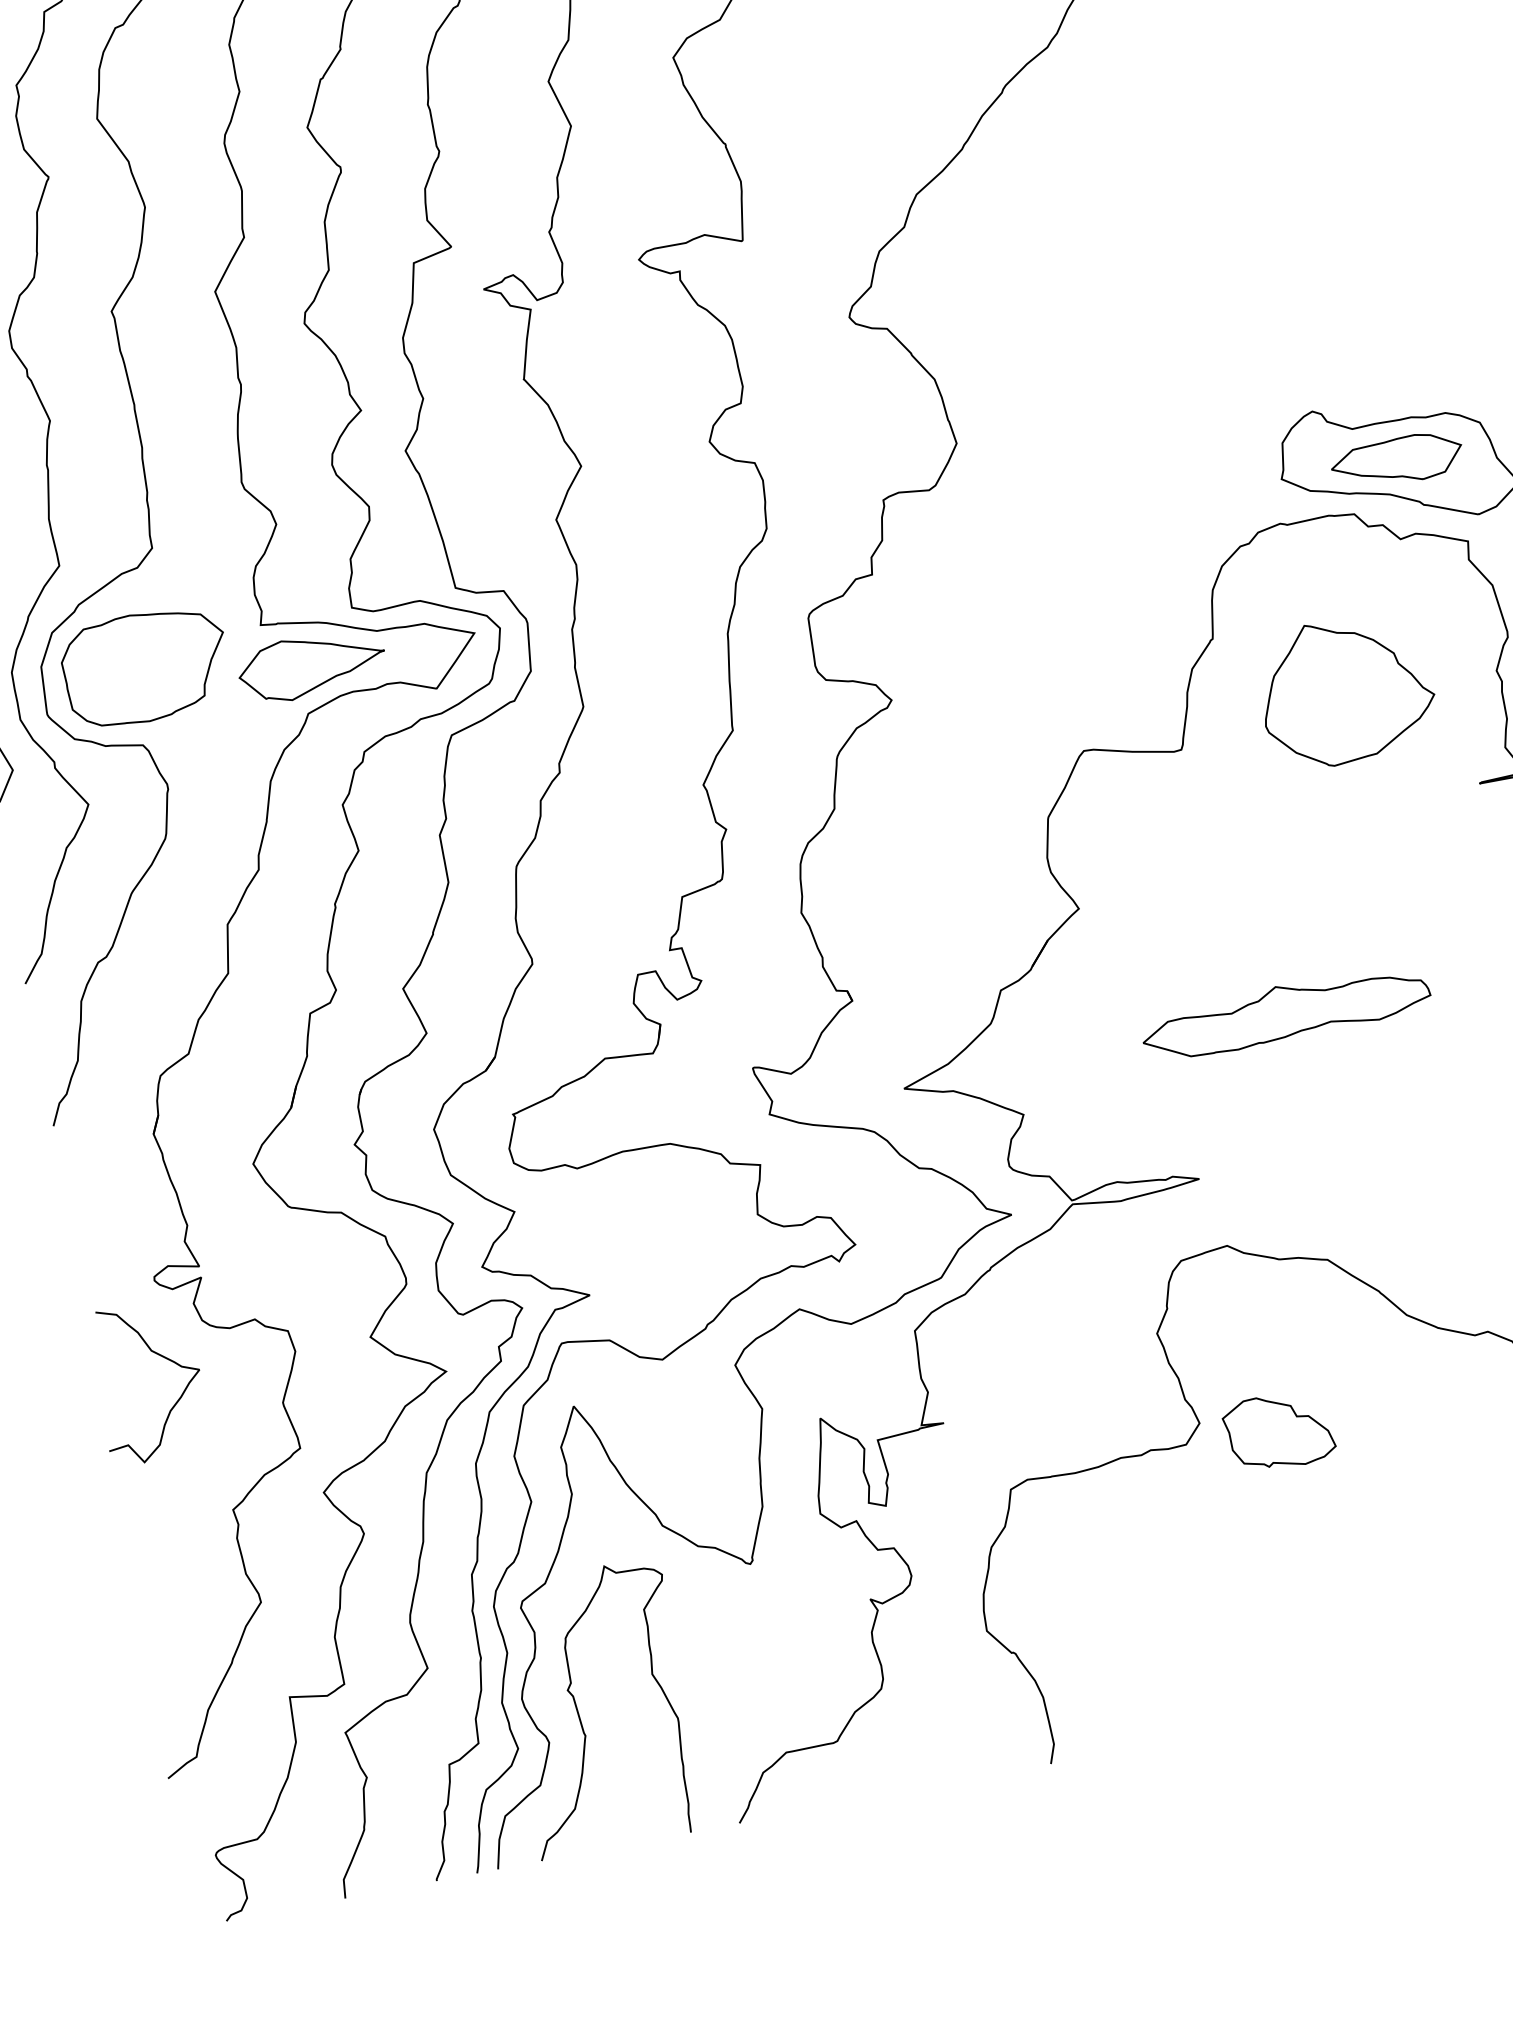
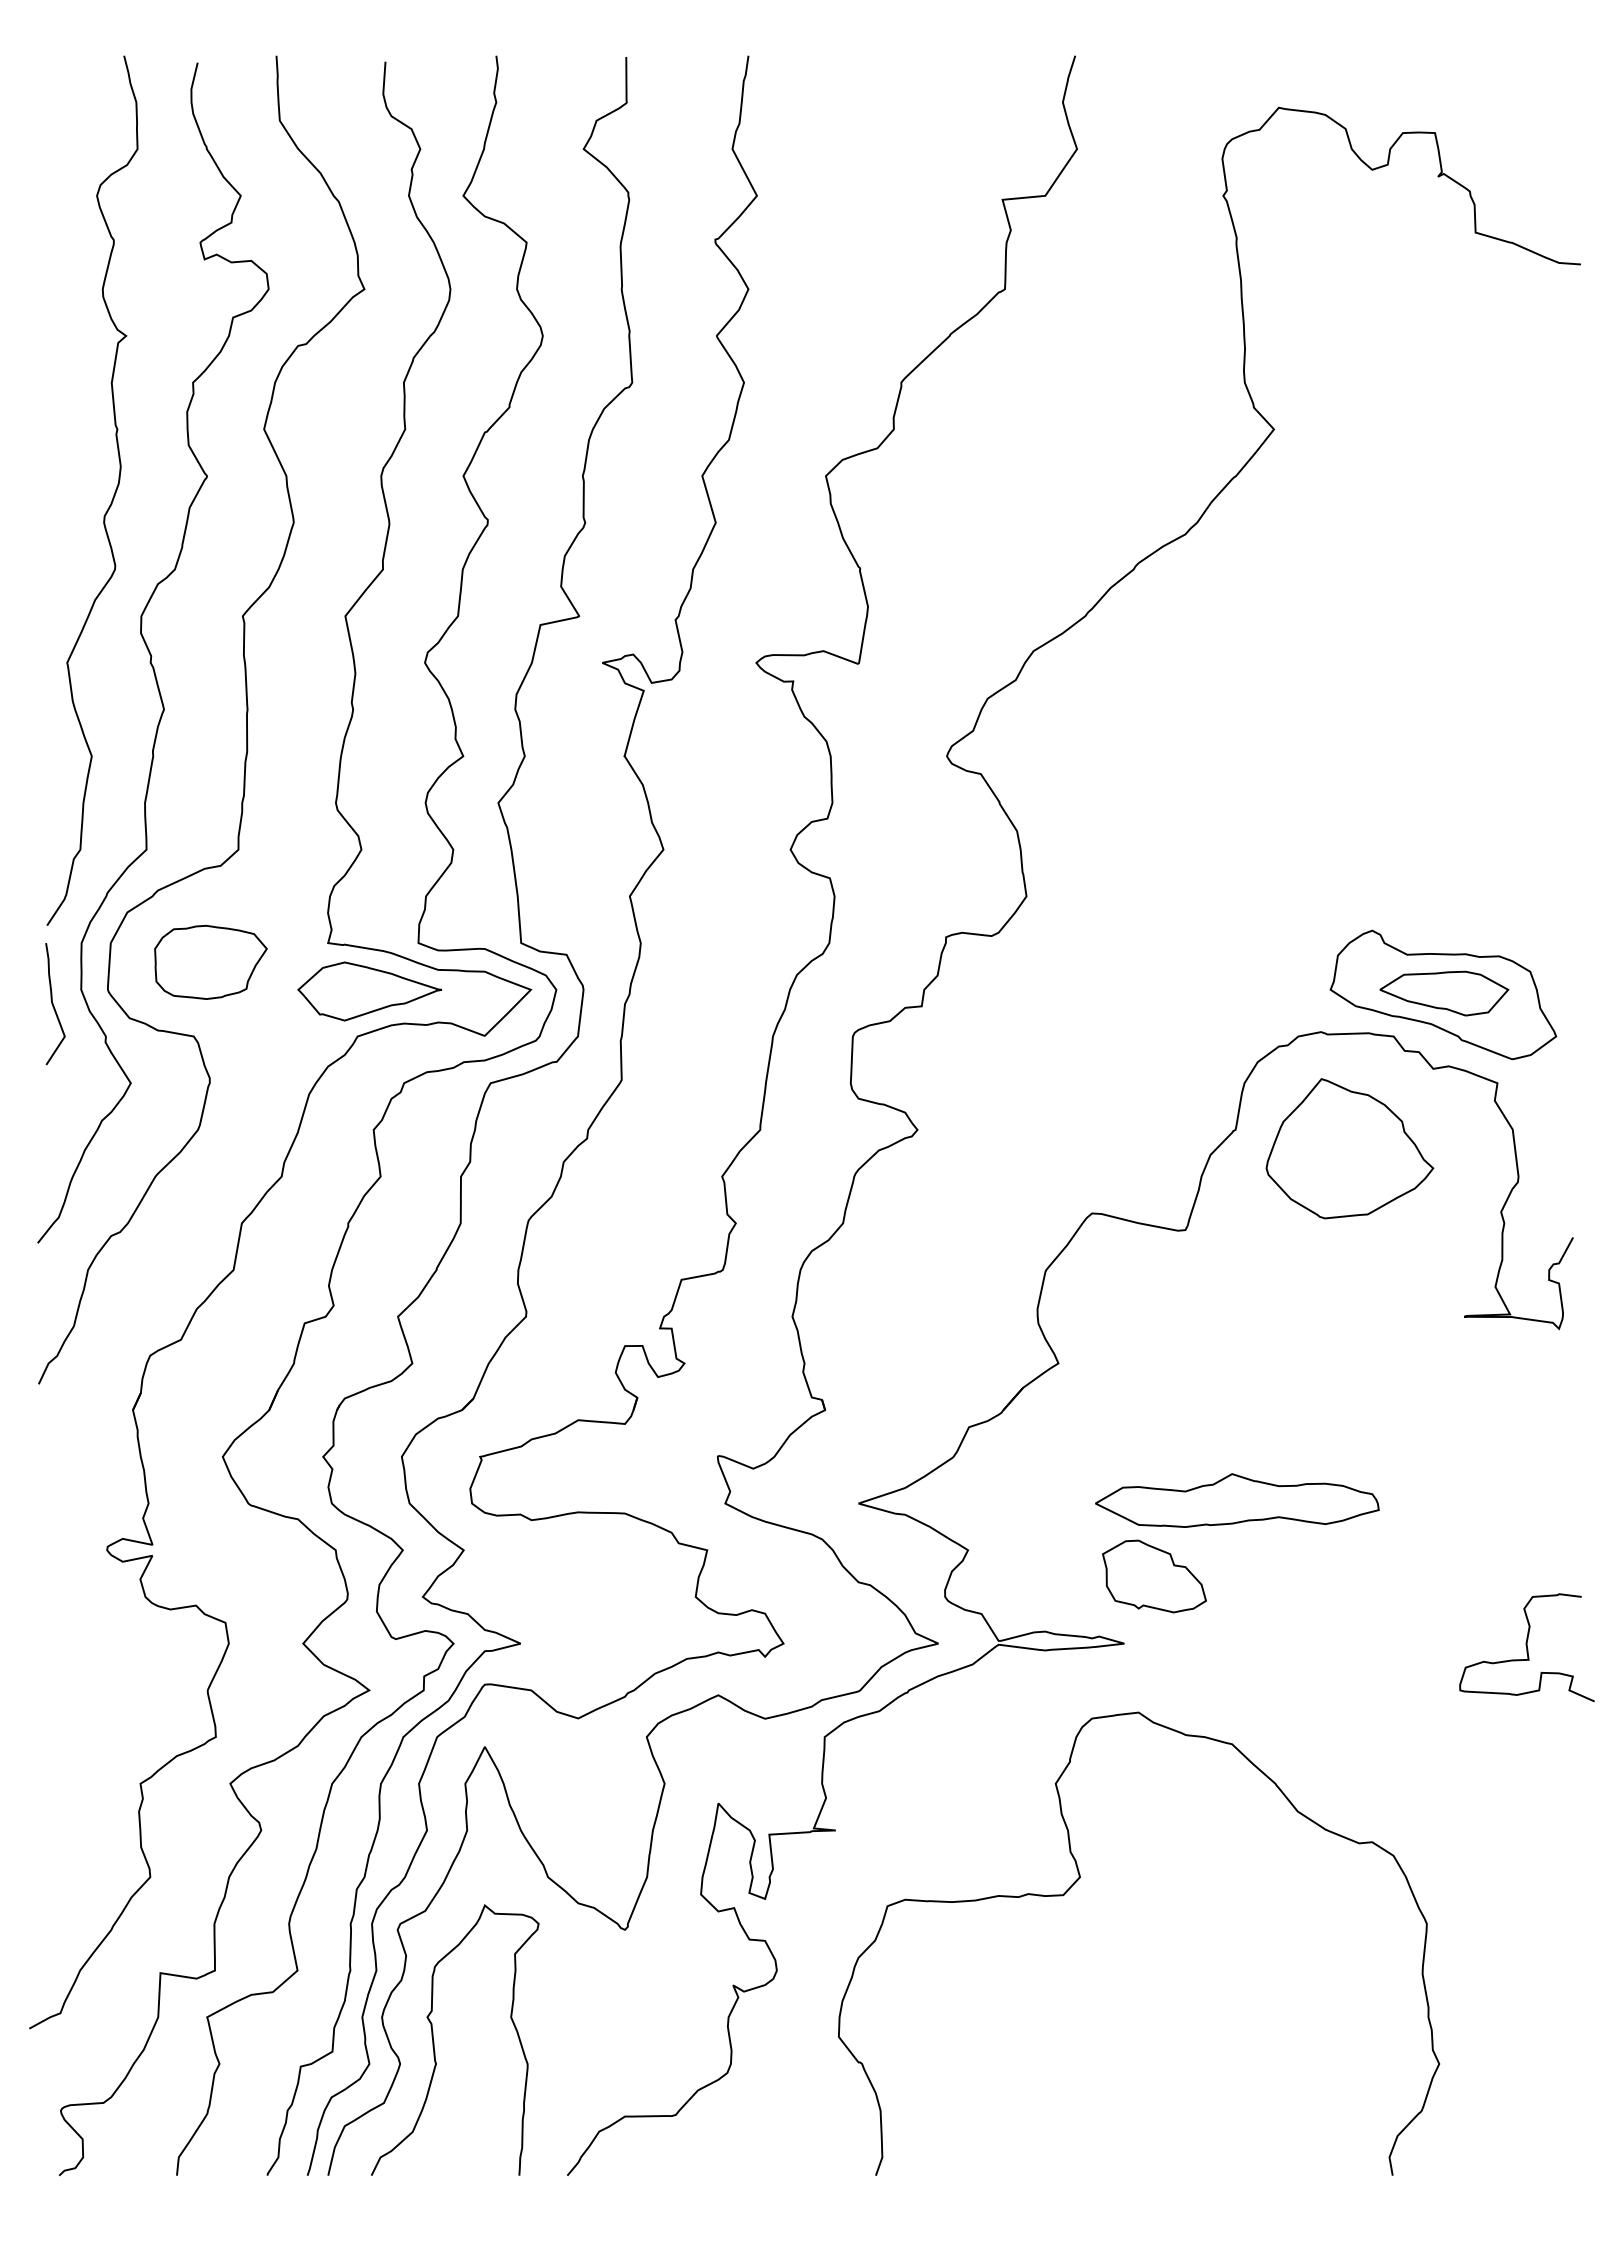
part: (145, 667) -> (210, 962), size x0.7
part: (1345, 690) -> (1349, 1148), moved
curve: (161, 1357) -> (99, 1624), removed
part: (1279, 1431) -> (1154, 1576), moved

